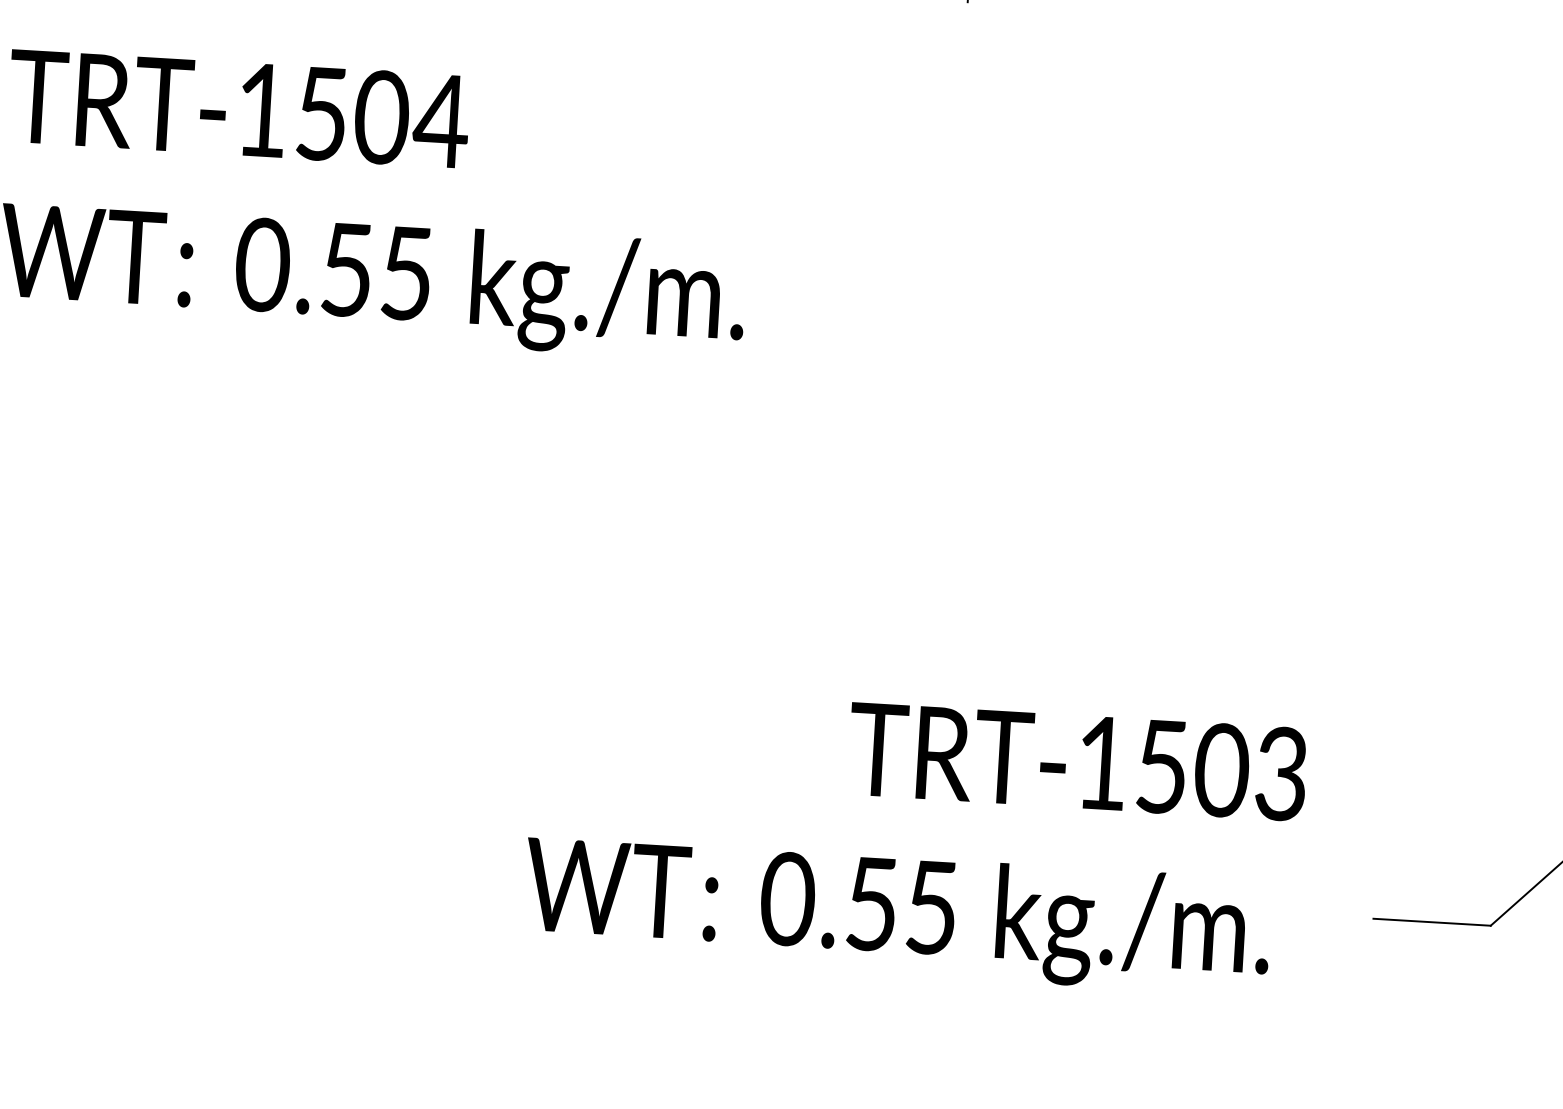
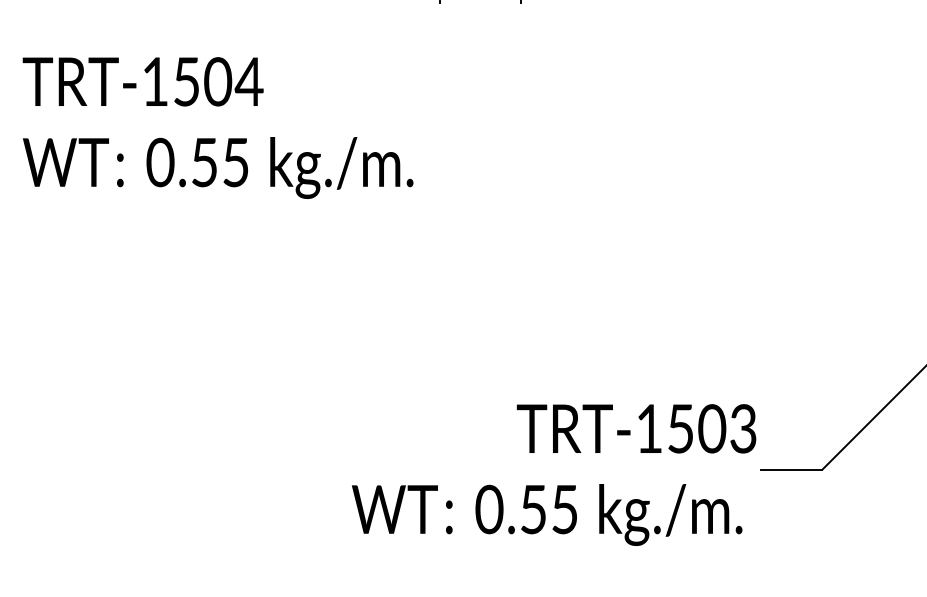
text: (915, 839) -> (554, 474), moved

